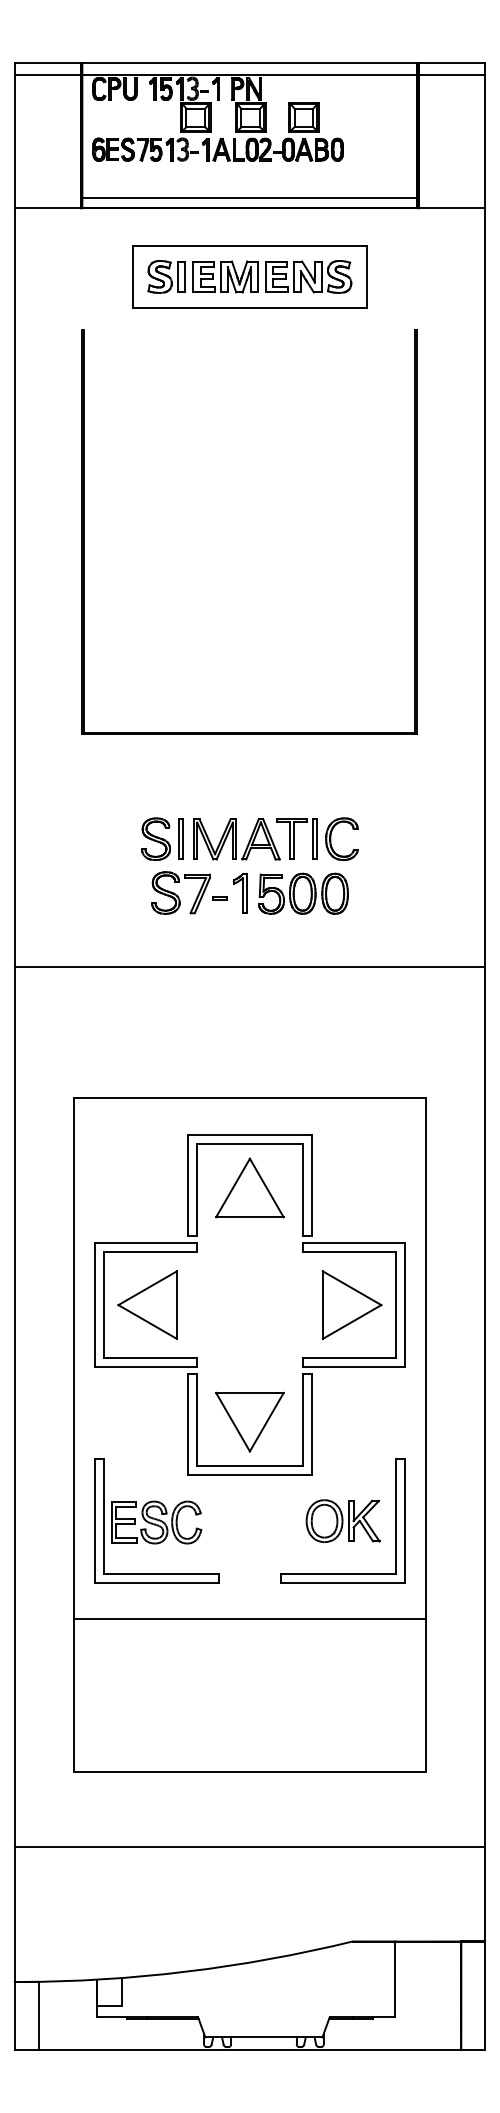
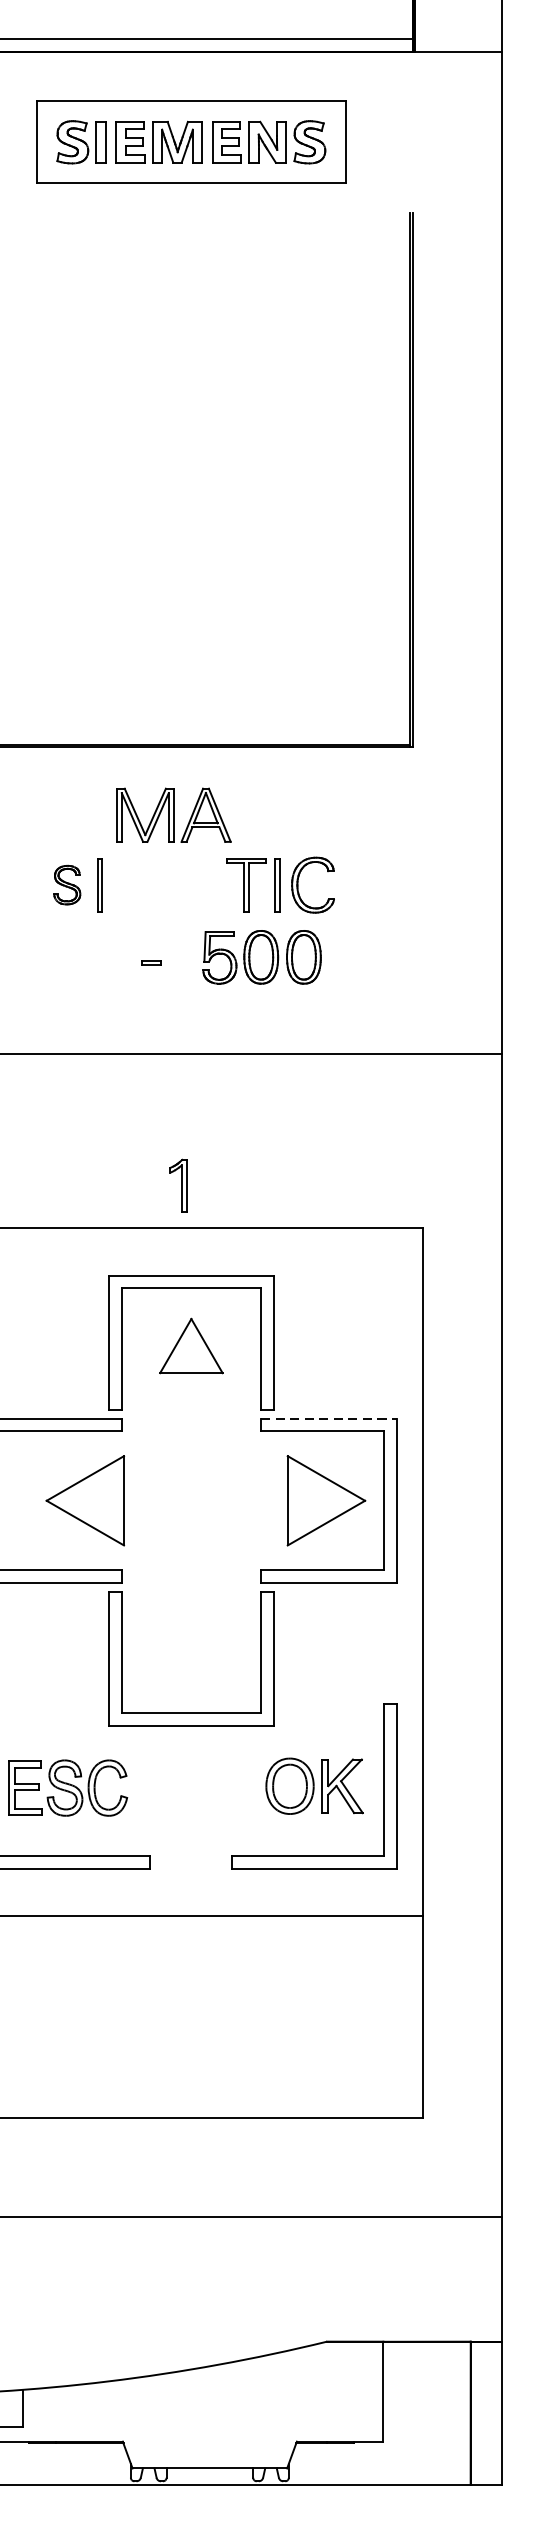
part: (155, 838) -> (66, 884), size x0.7
part: (236, 839) -> (173, 815), moved
part: (180, 892) -> (99, 955), removed
part: (240, 893) -> (178, 1185), moved
part: (249, 1187) -> (190, 1345), size x0.7
line: (354, 1242) -> (329, 1418), solid -> dashed
part: (147, 1304) -> (85, 1499), moved
part: (249, 1421) -> (190, 1654), removed

